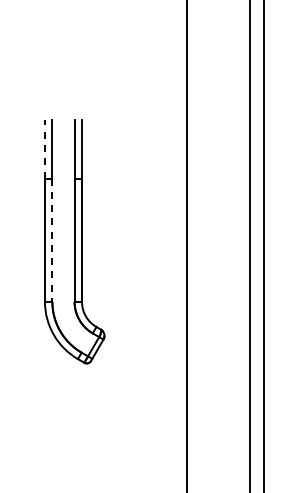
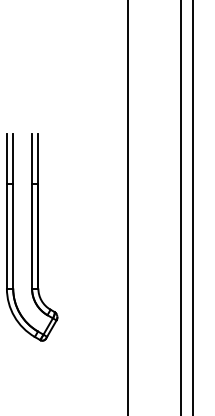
line: (44, 148) -> (6, 158), dashed -> solid
line: (52, 240) -> (13, 236), dashed -> solid

